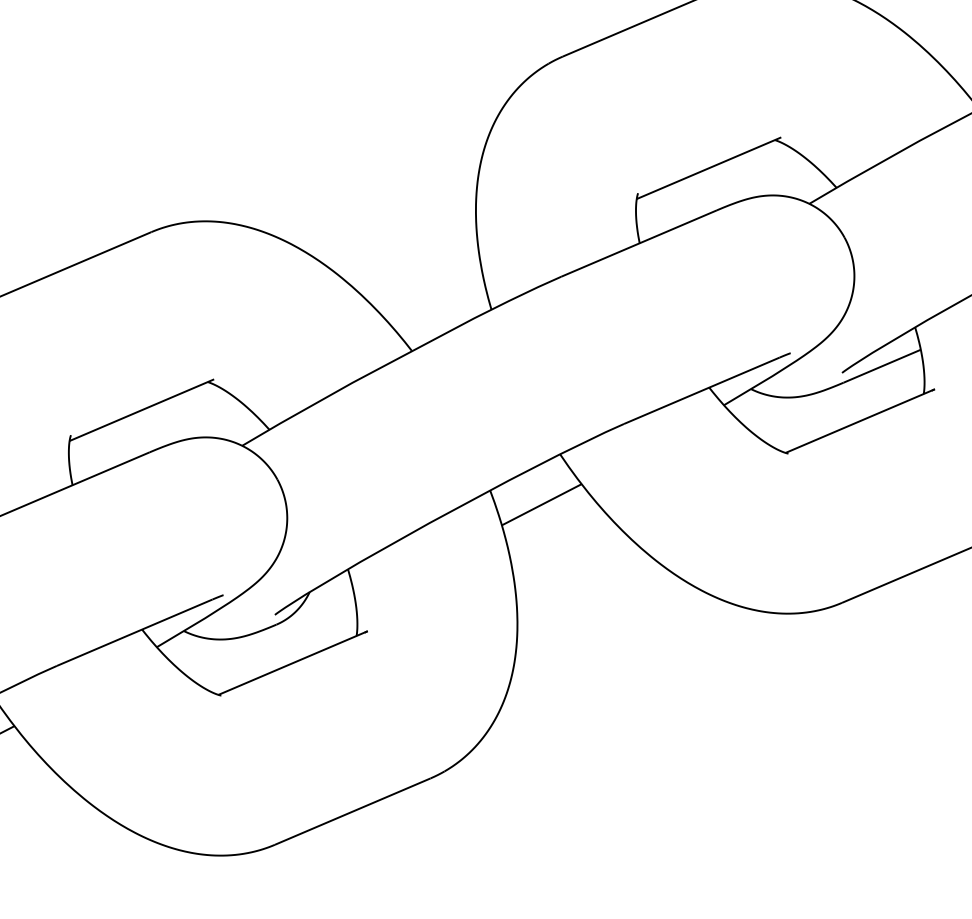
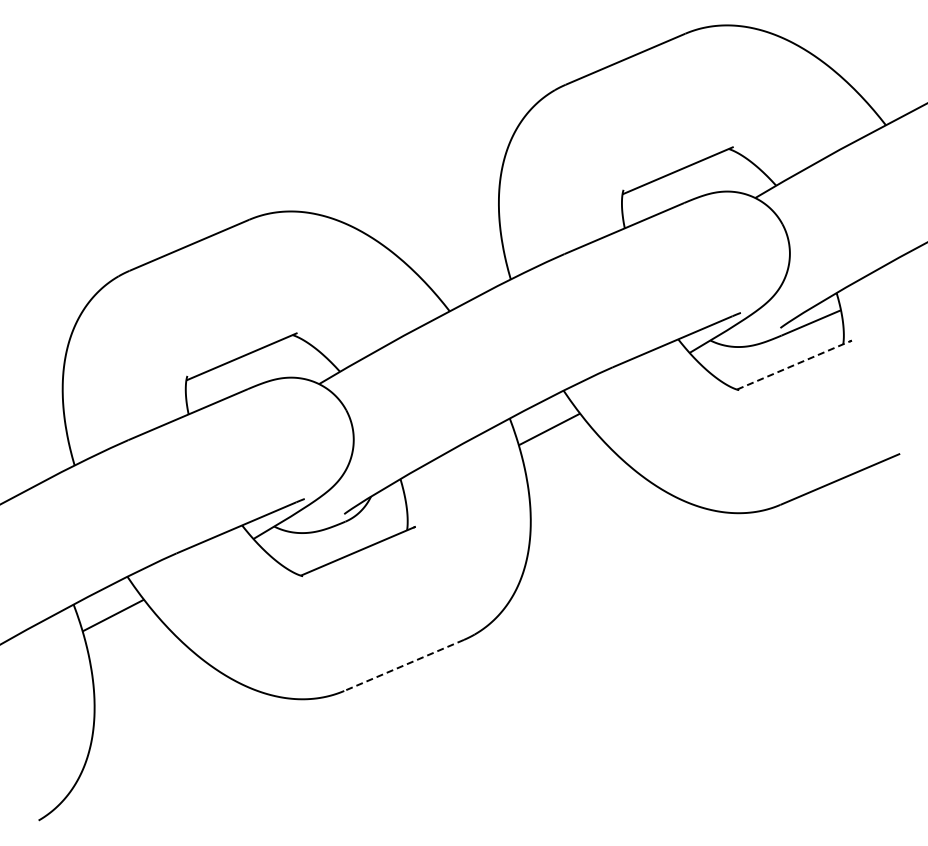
line: (860, 420) -> (794, 364), solid -> dashed
line: (351, 811) -> (403, 665), solid -> dashed

